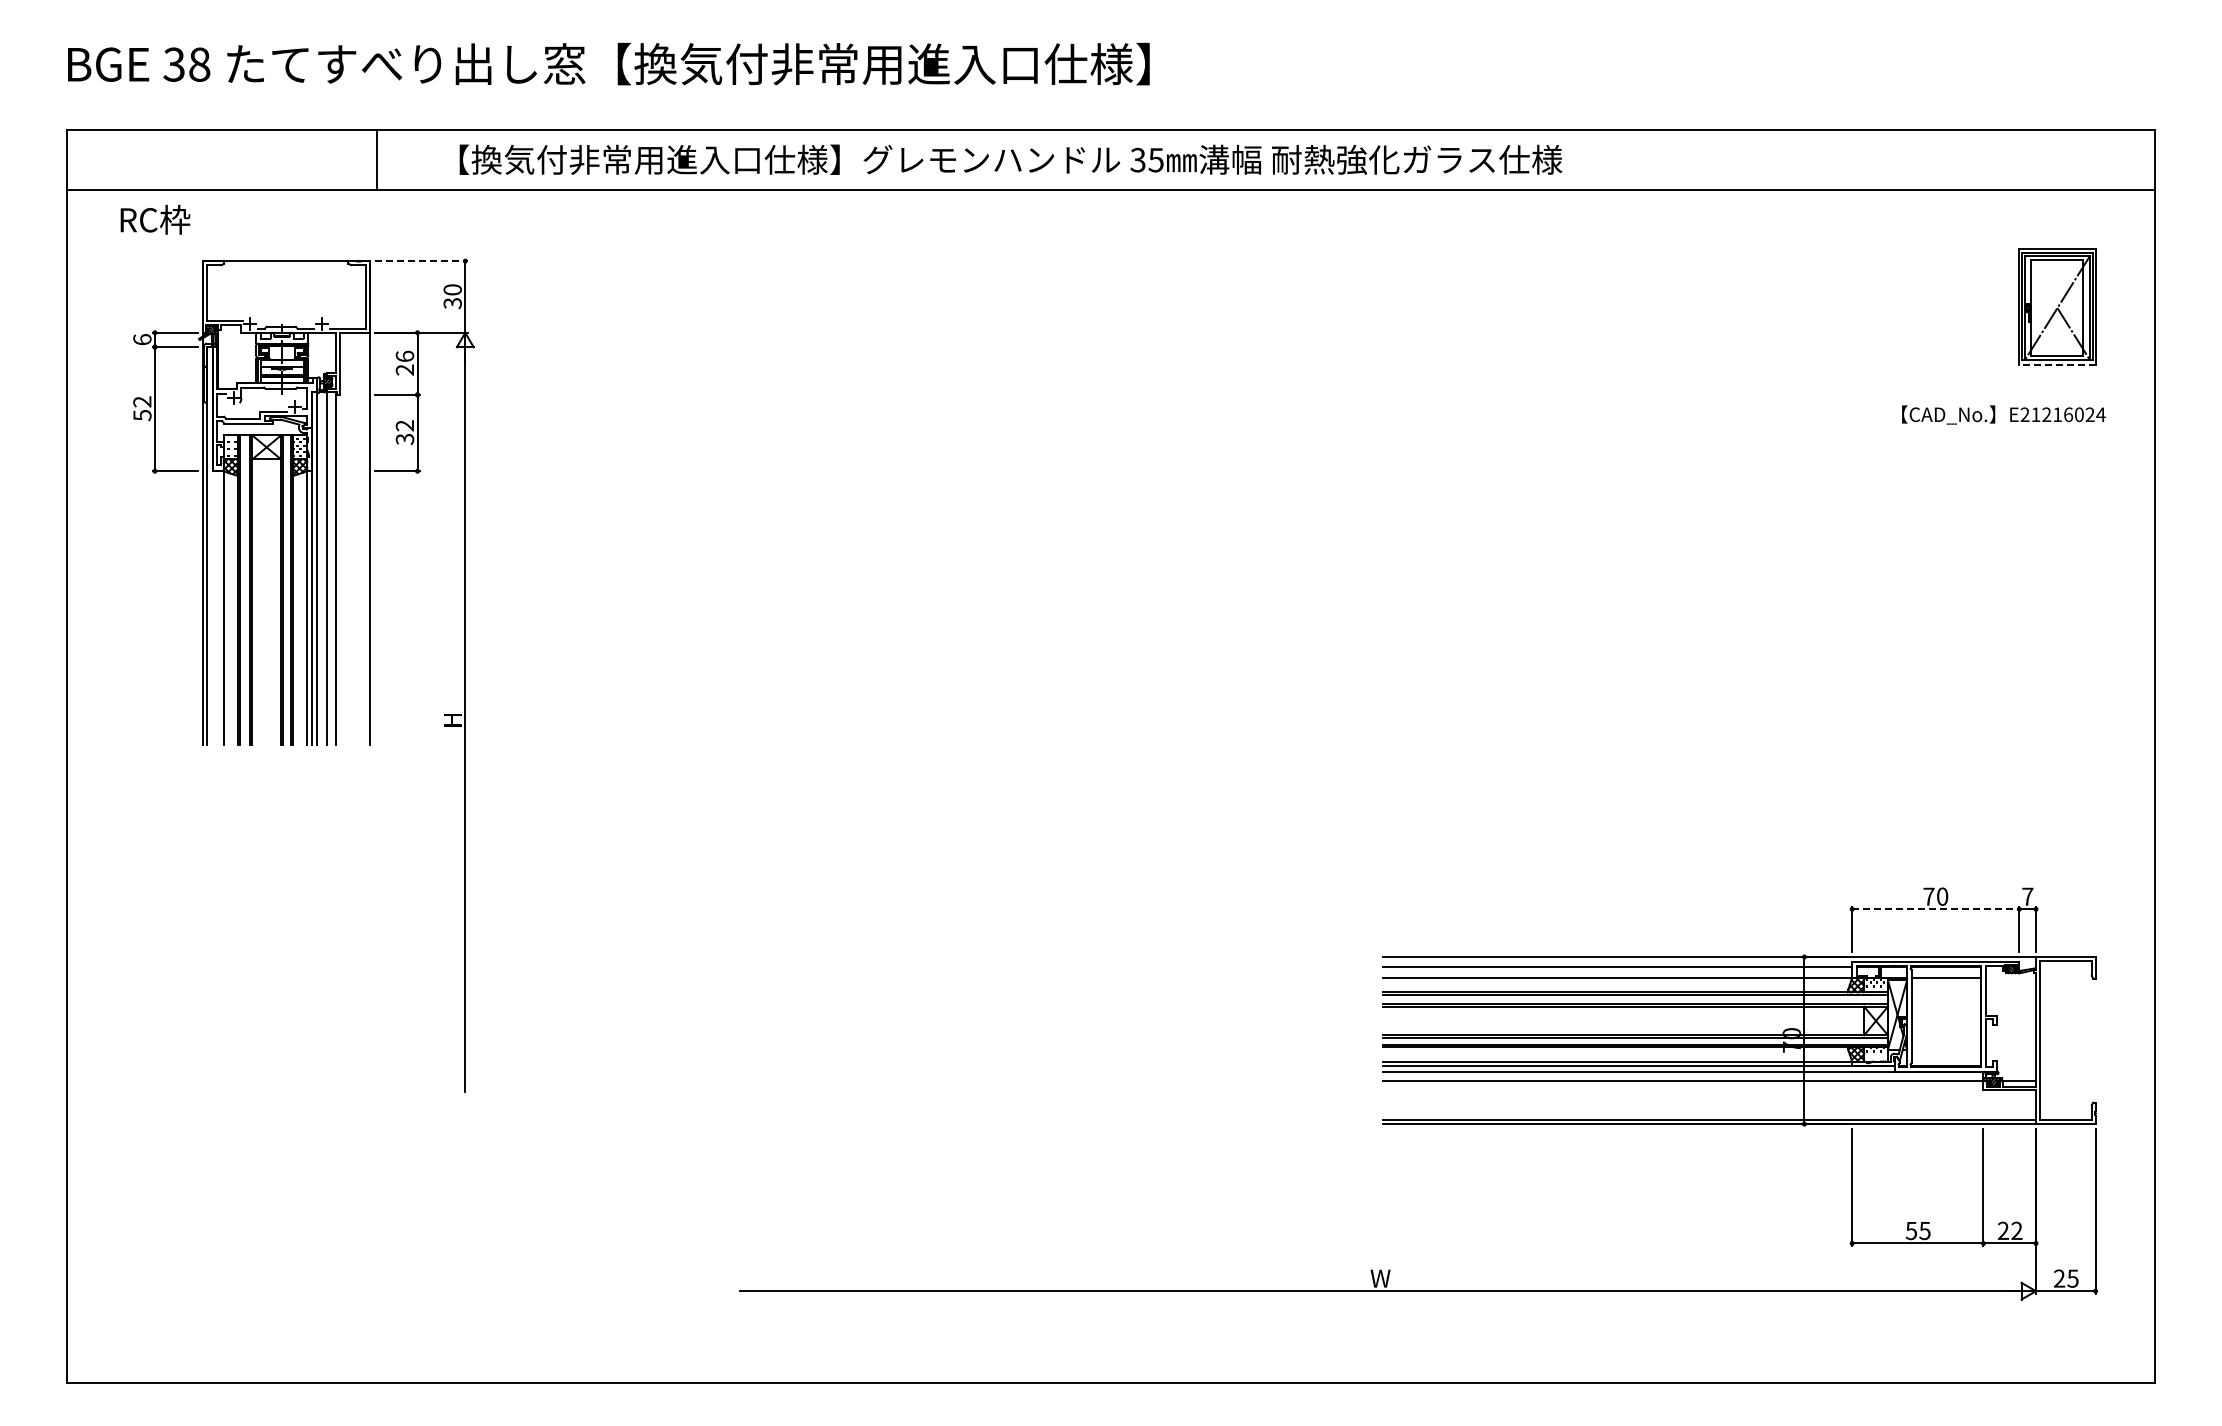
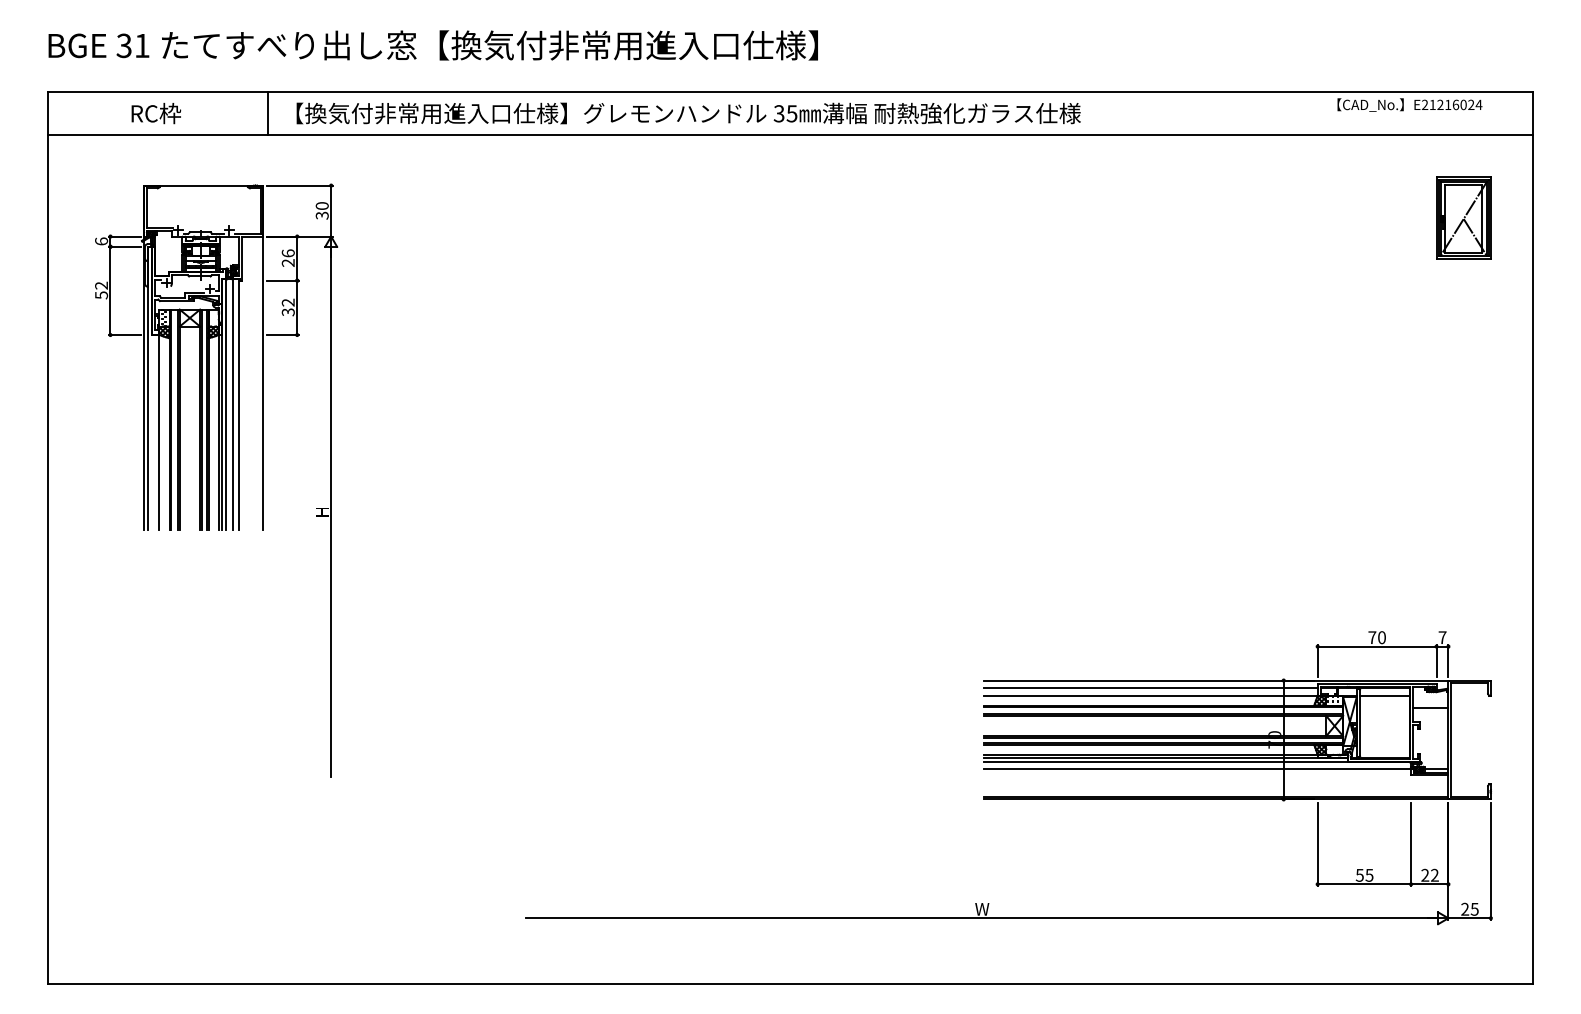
text: (199, 64) -> (142, 45), 38 -> 31
text: (1010, 159) -> (688, 113), moved
text: (155, 219) -> (156, 113), moved
line: (421, 261) -> (300, 185), dashed -> solid
line: (2056, 365) -> (1463, 259), dashed -> solid
text: (2003, 414) -> (1409, 104), moved
line: (1935, 909) -> (1376, 646), dashed -> solid
line: (2010, 995) -> (1430, 707), added

